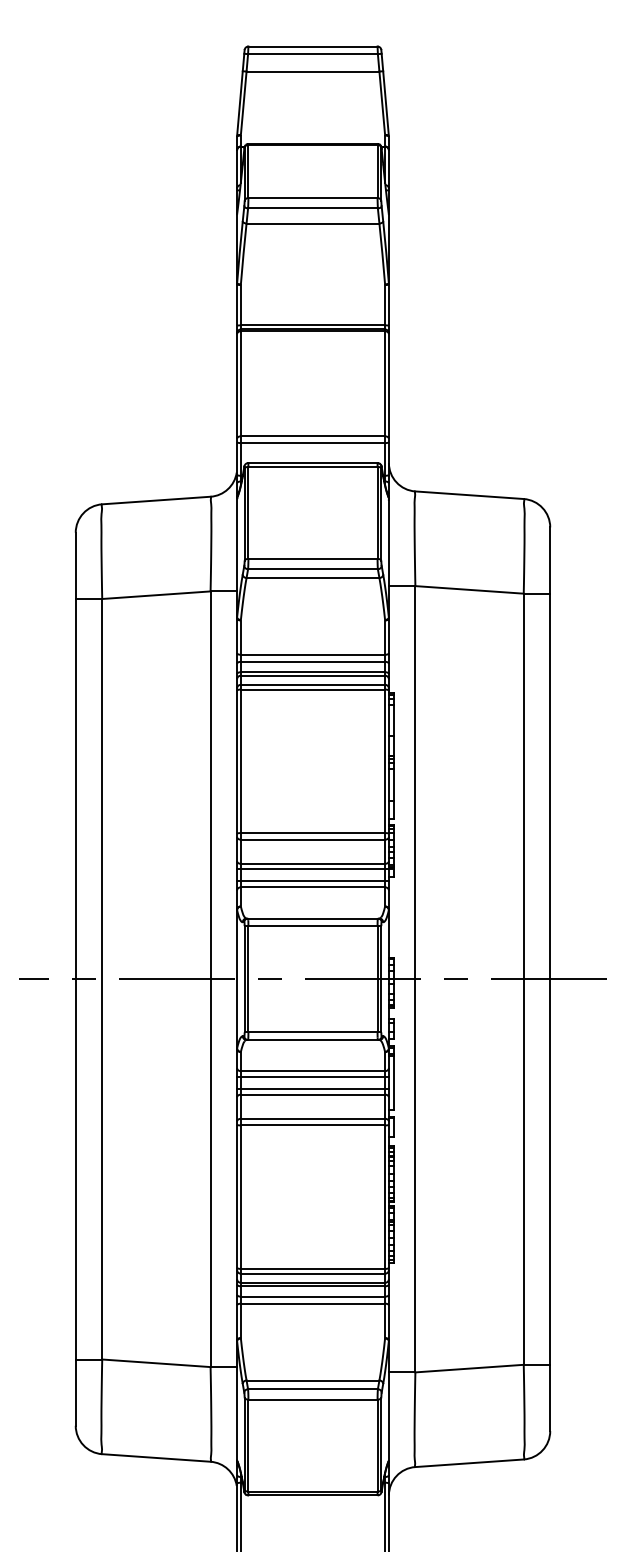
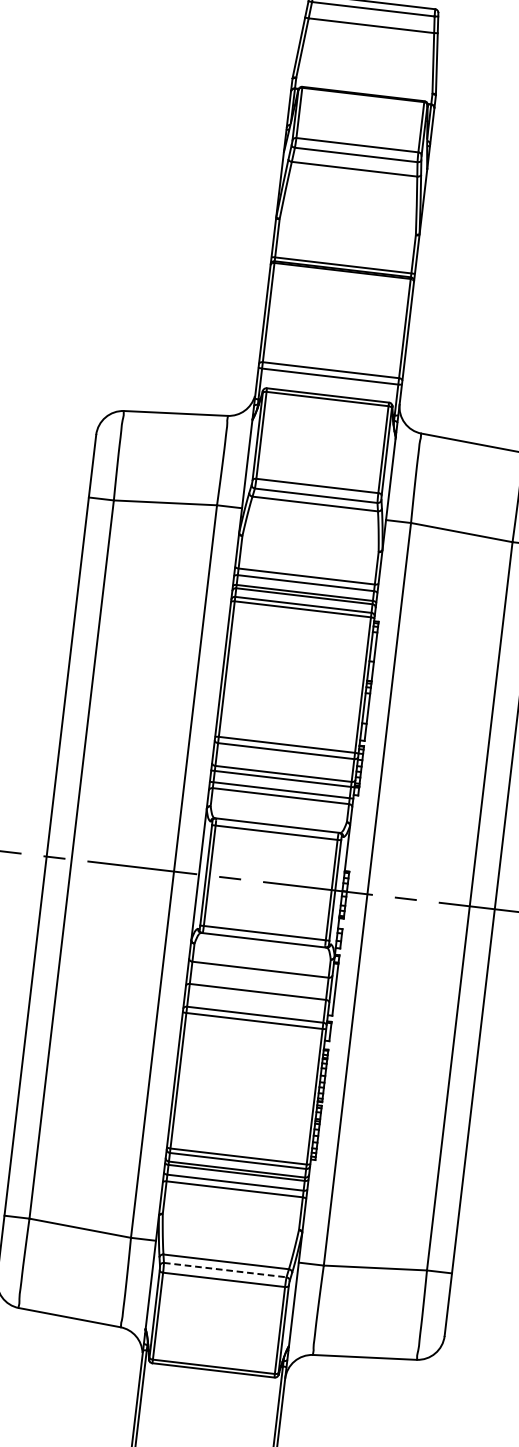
line: (312, 1077) -> (259, 975), removed
line: (312, 1089) -> (258, 986), removed
line: (312, 1389) -> (224, 1270), solid -> dashed

